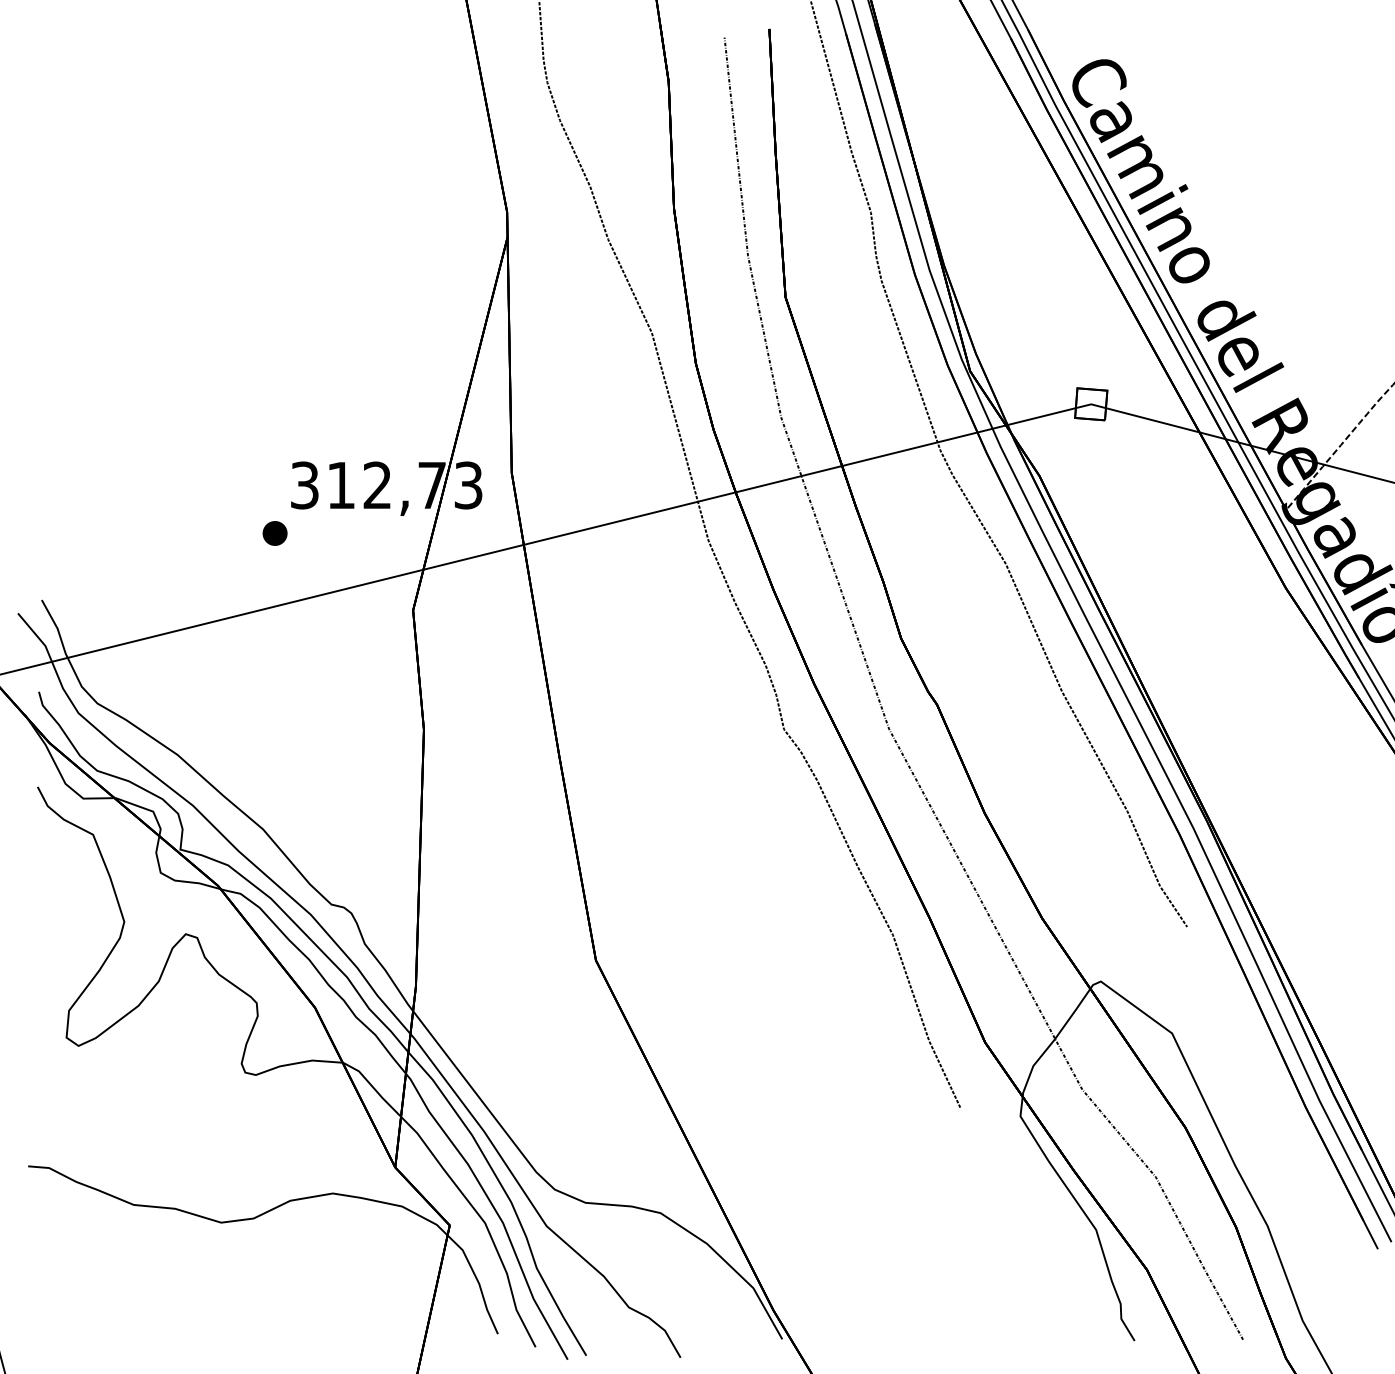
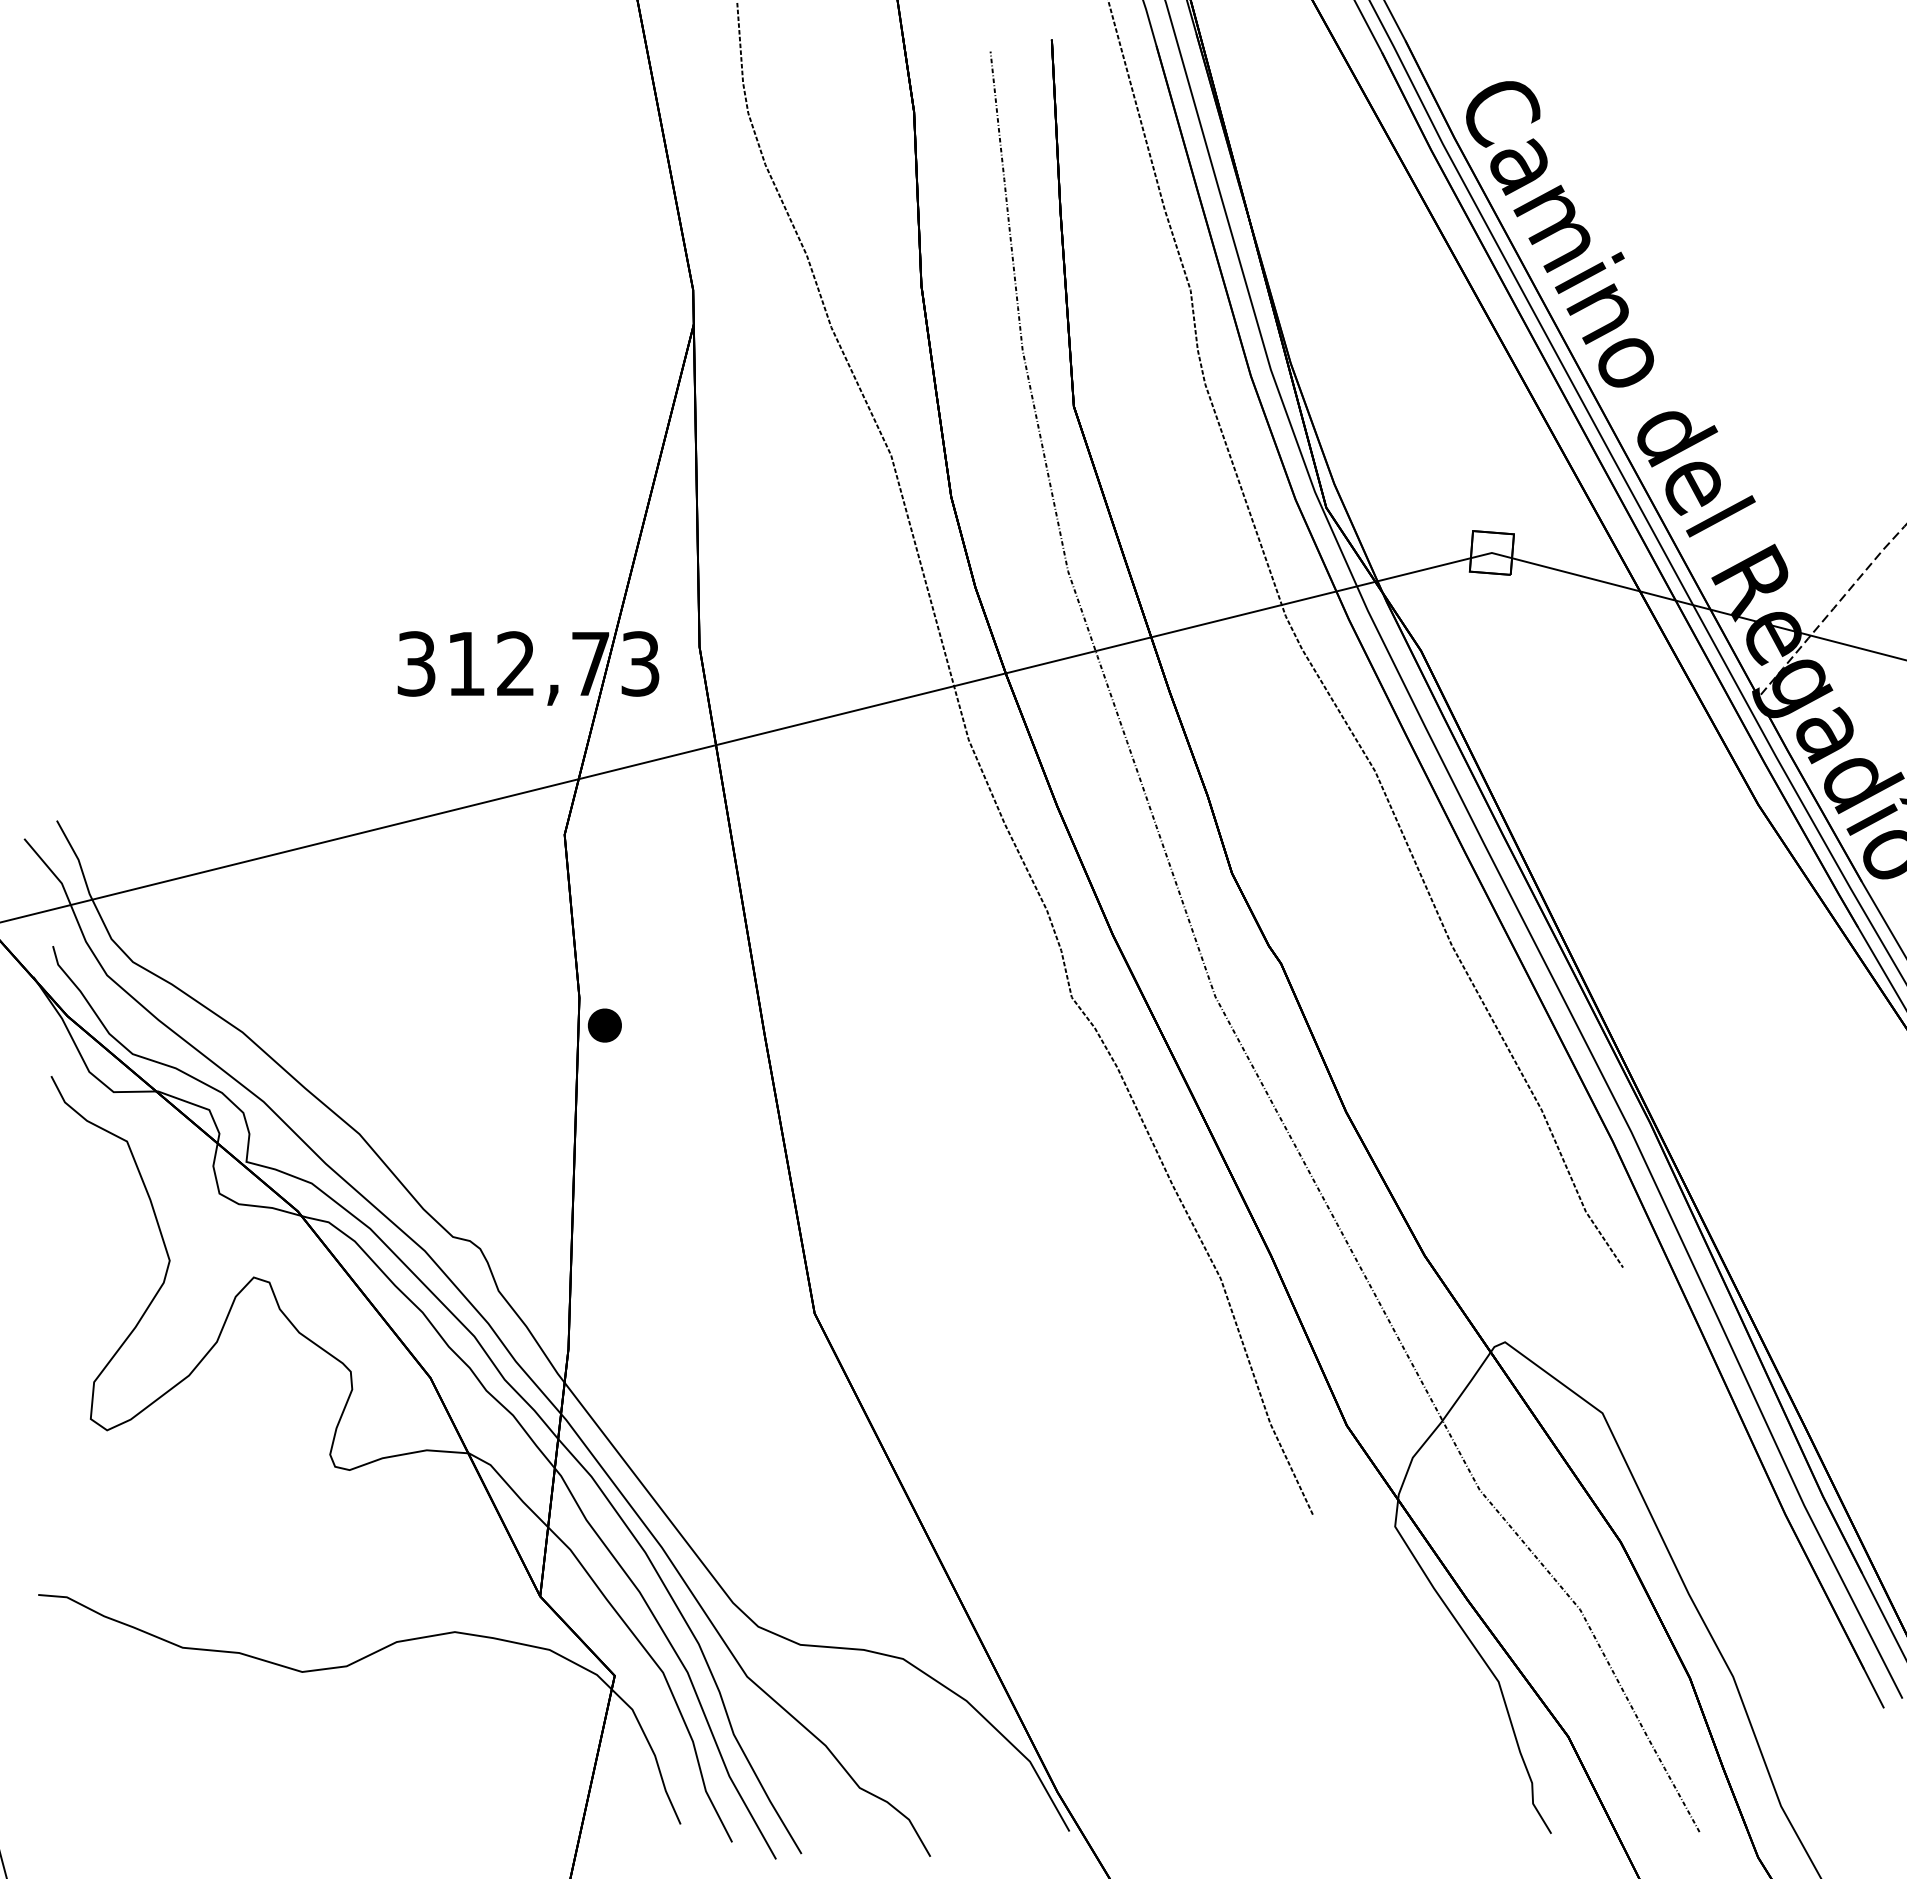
part: (274, 533) -> (604, 1025), moved

